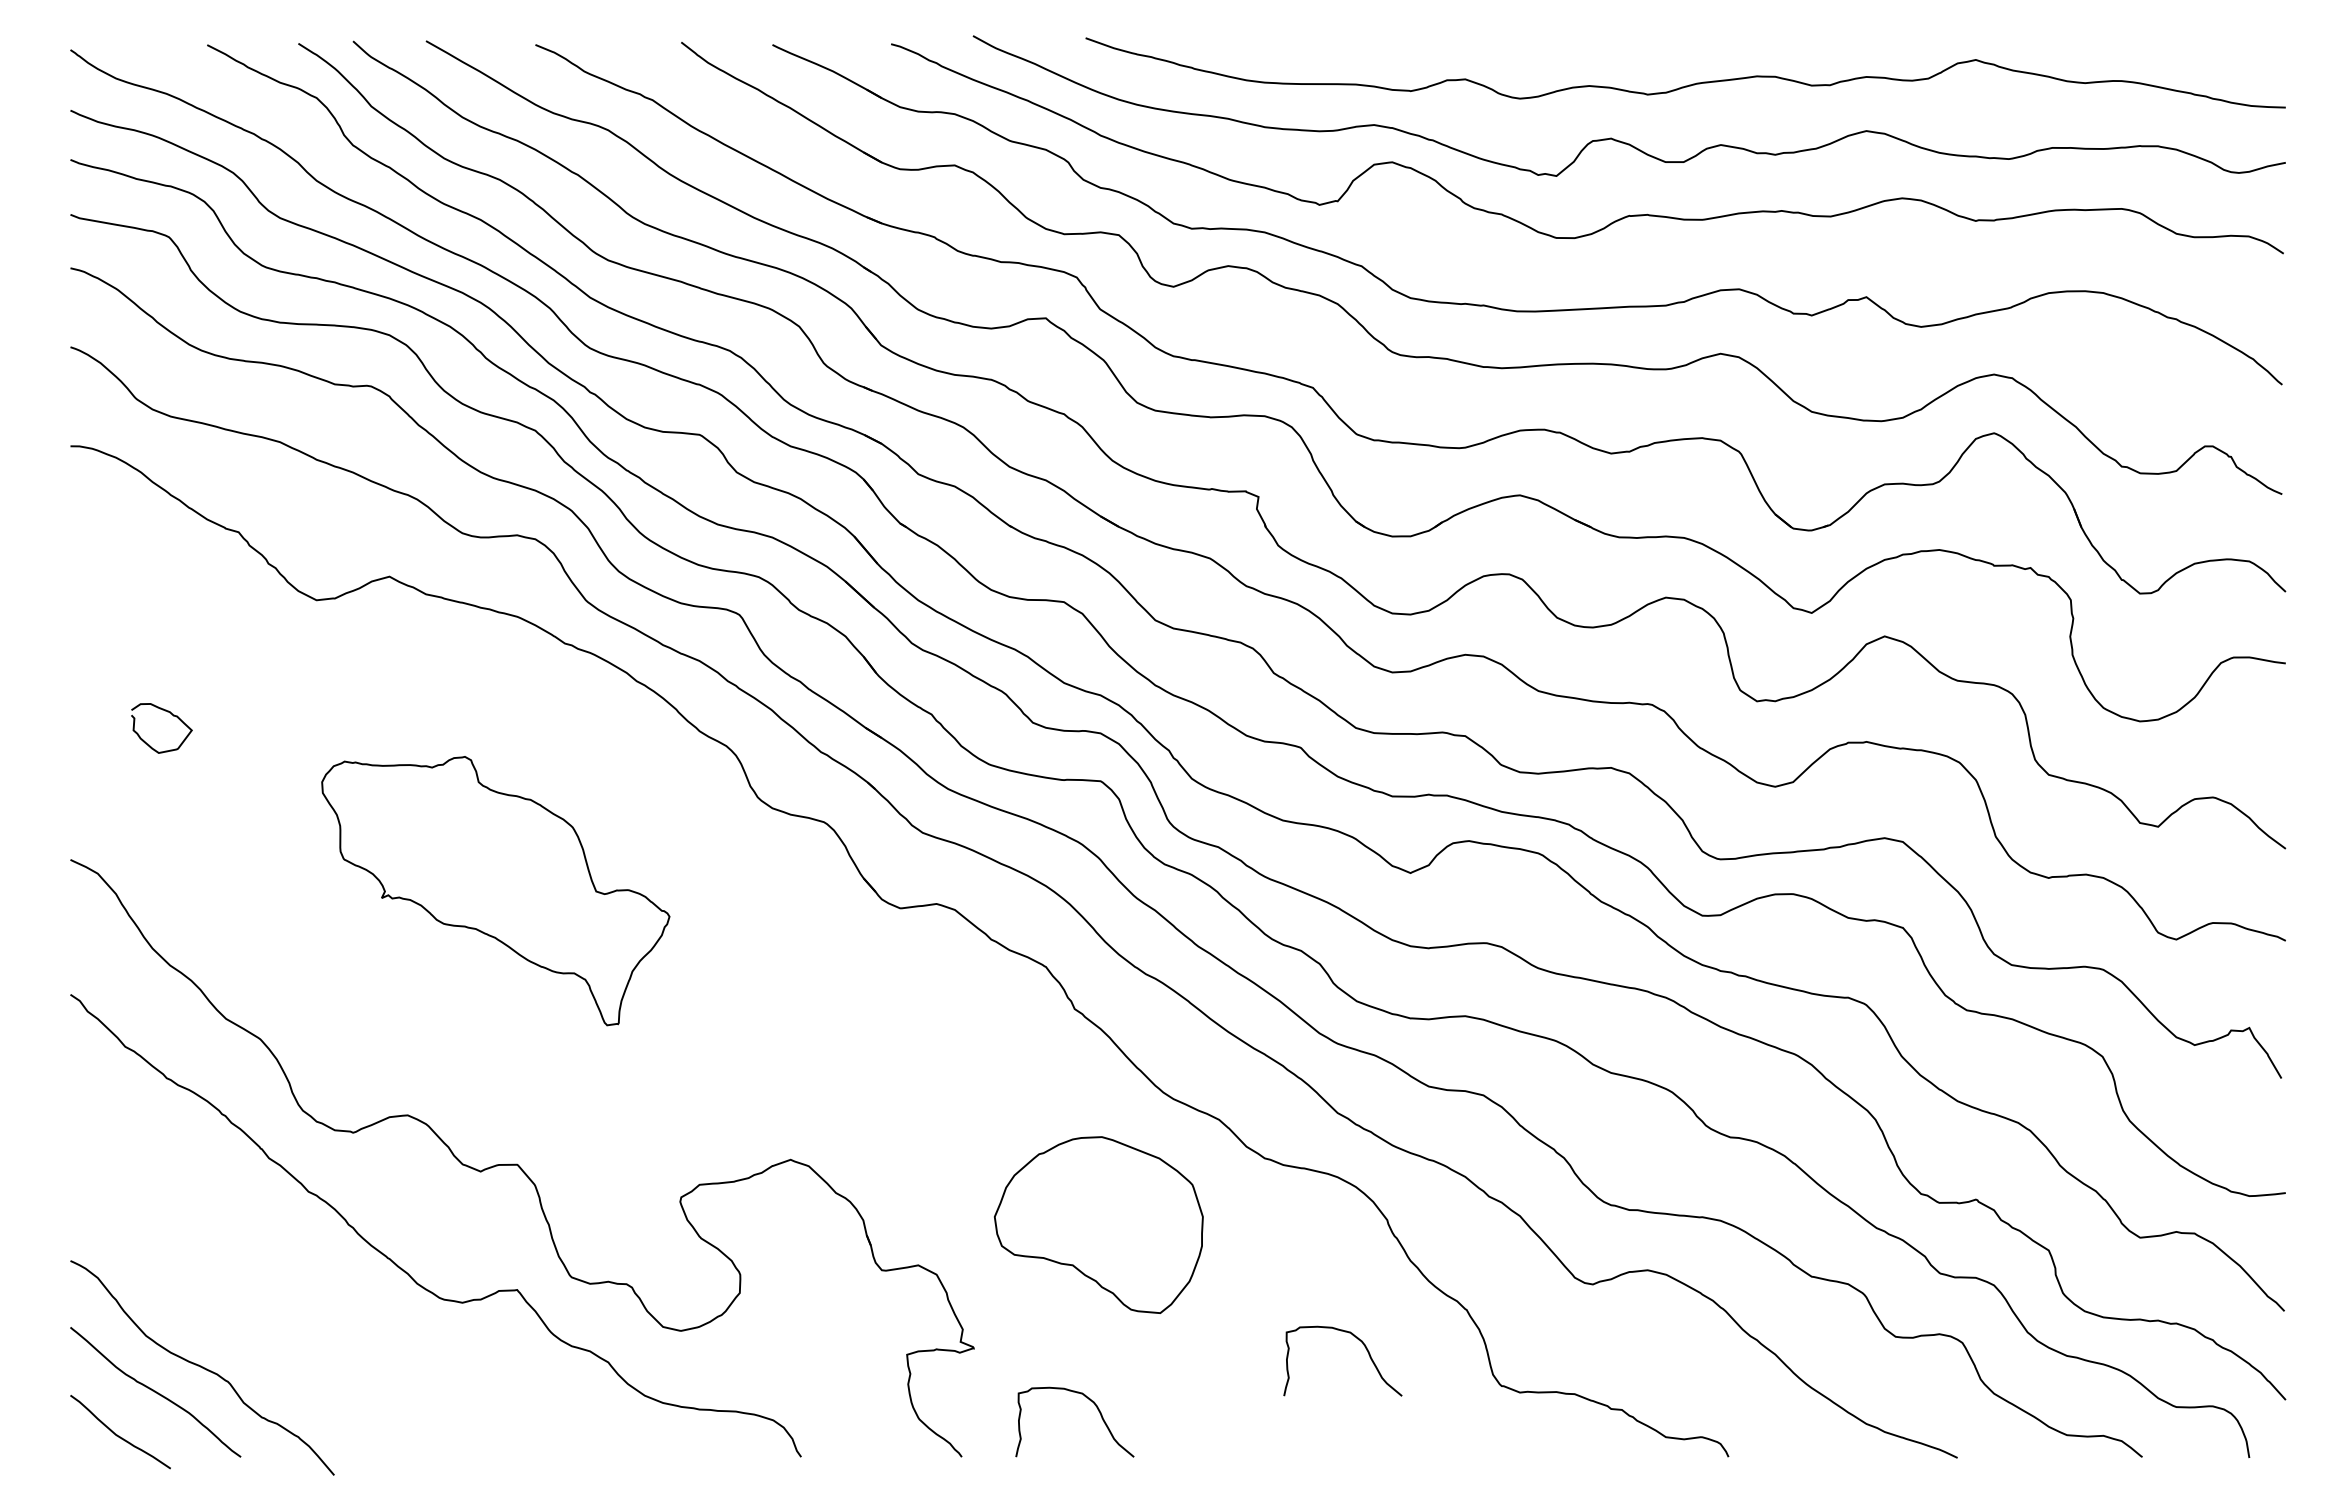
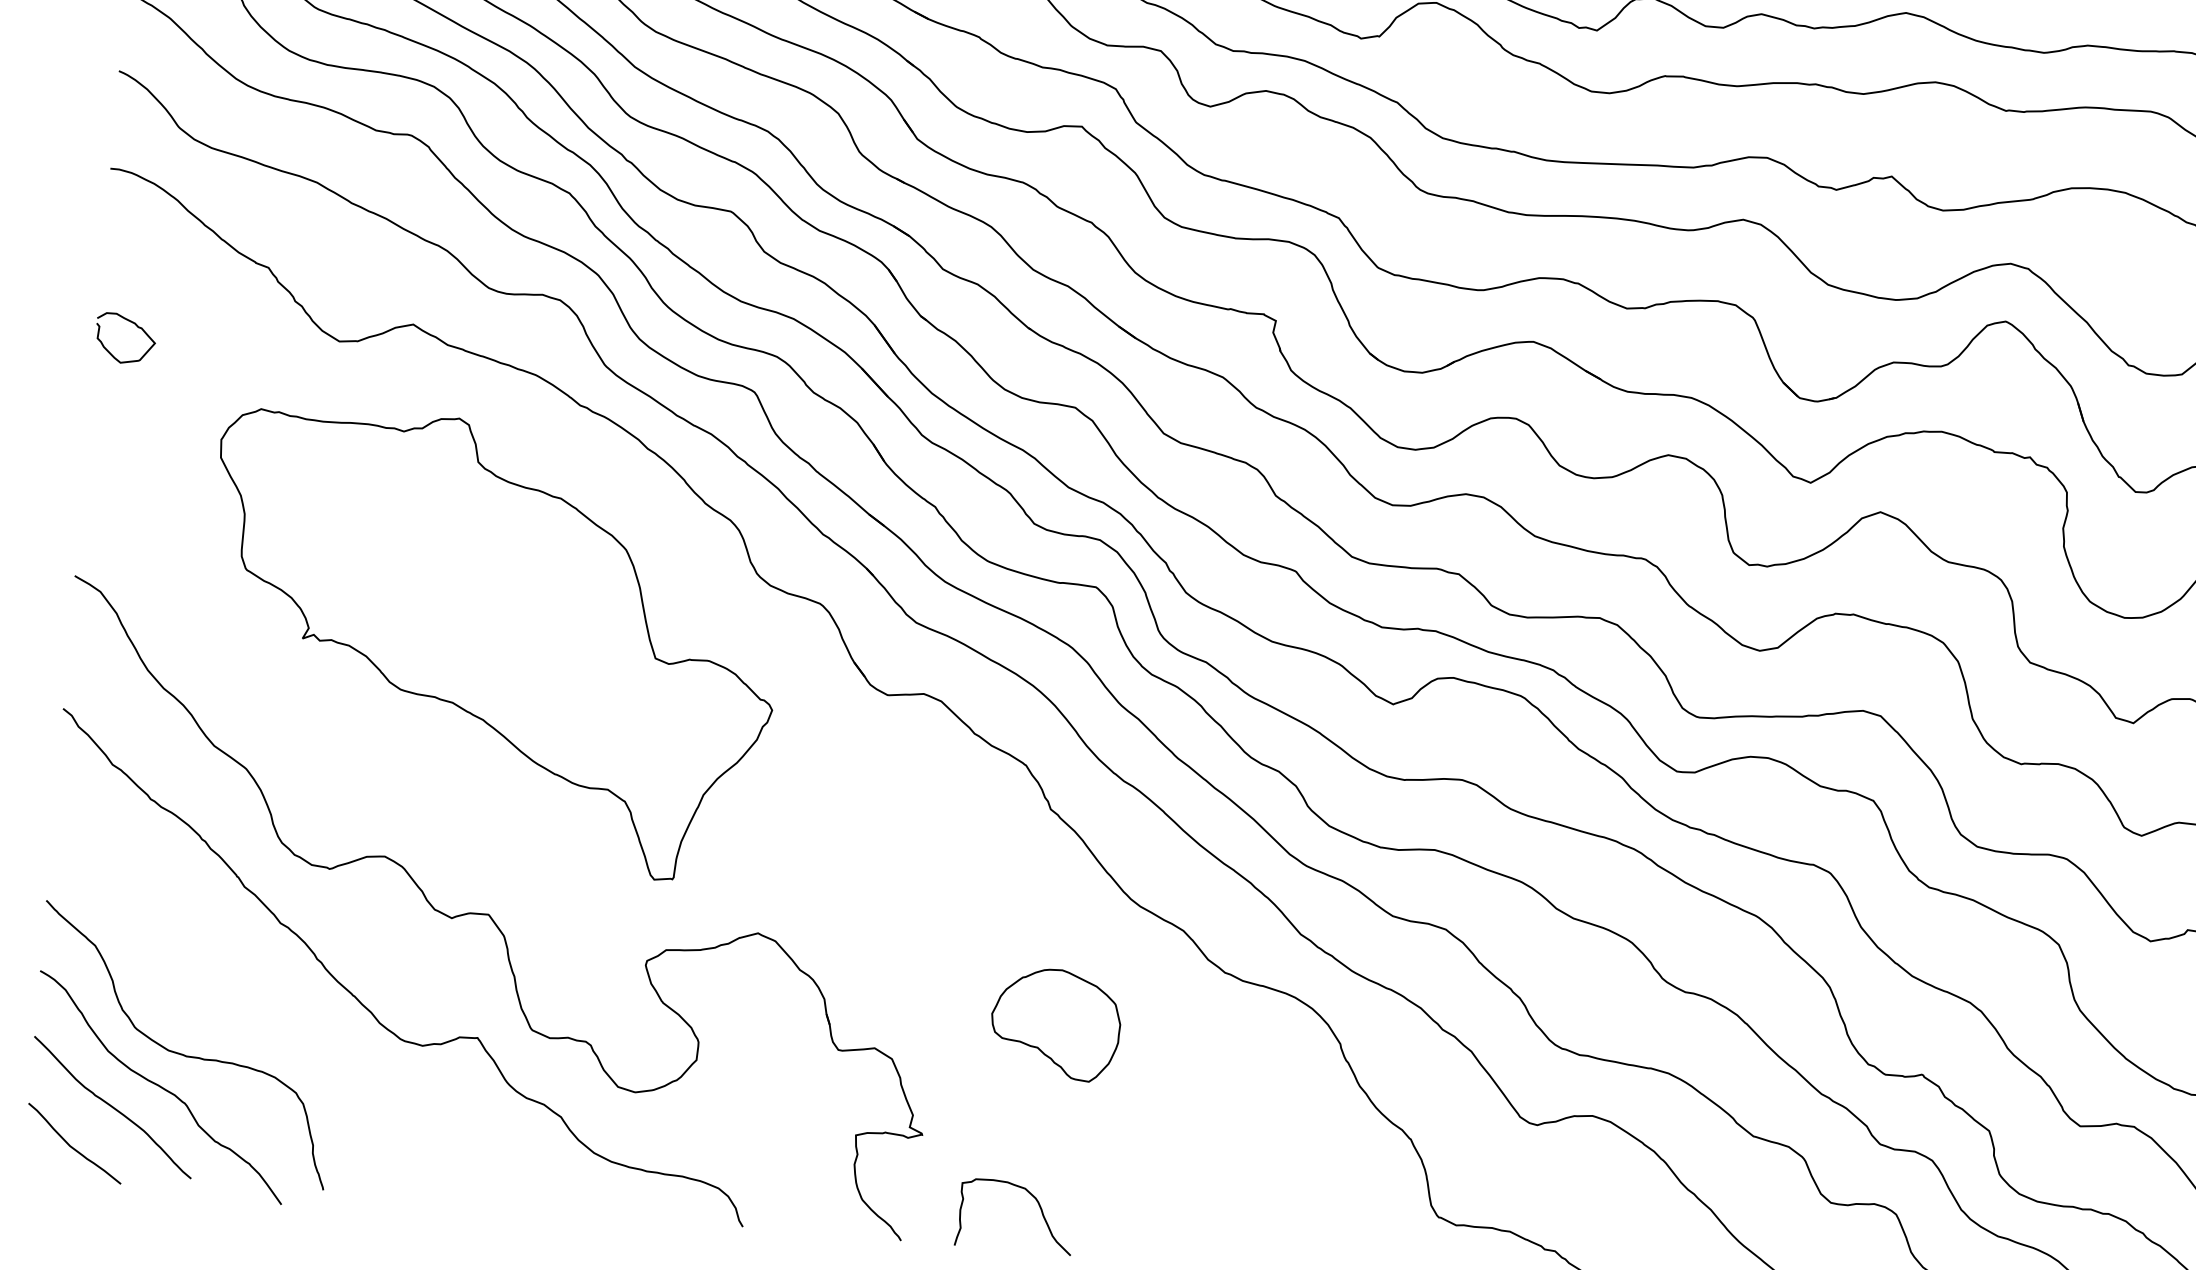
curve: (173, 716) -> (138, 328), moved
part: (495, 890) -> (490, 642), size x1.67
part: (1098, 1225) -> (1055, 1024), size x0.62
curve: (220, 1331) -> (181, 1053), added
curve: (1358, 1340) -> (1301, 1160), removed

